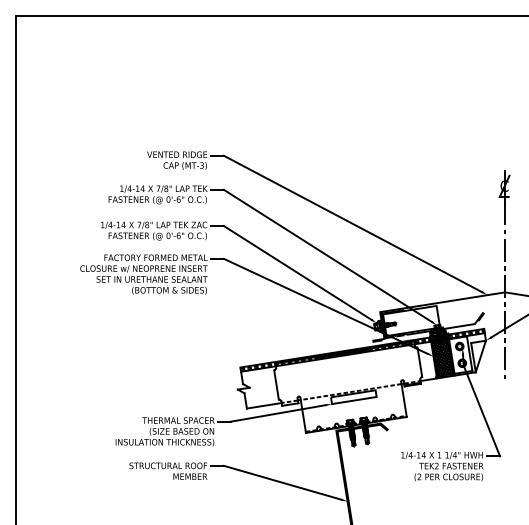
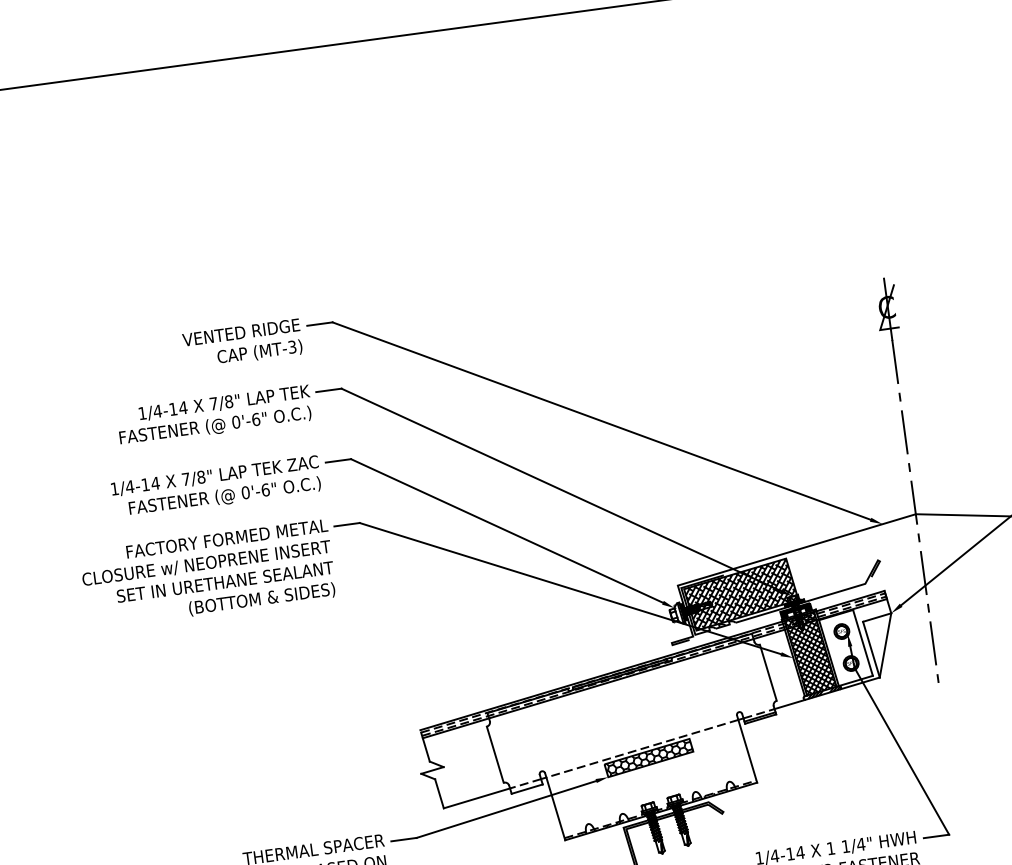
hatch: (411, 321) -> (741, 595), added
hatch: (353, 396) -> (648, 756), added

